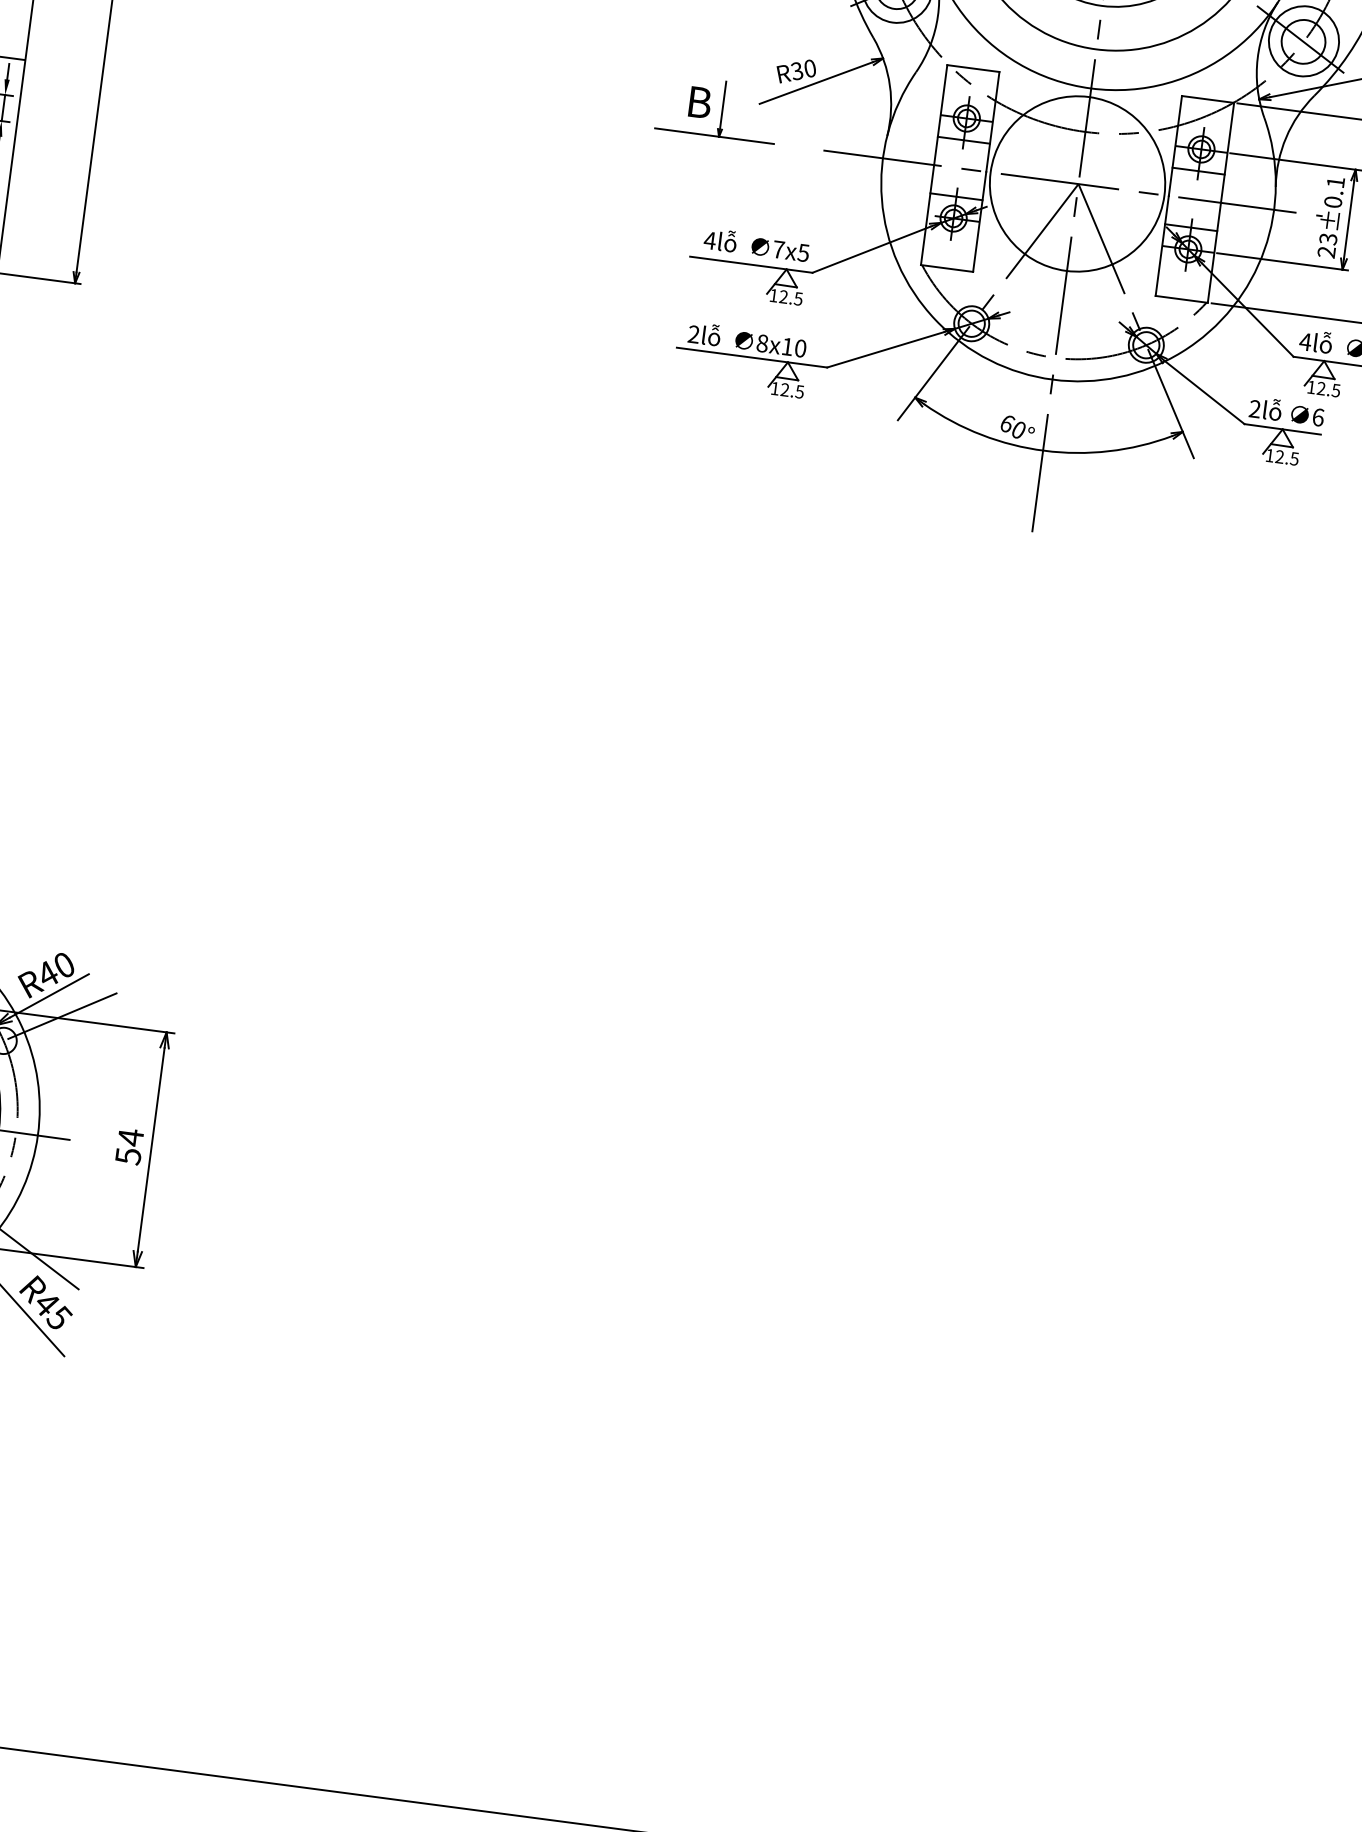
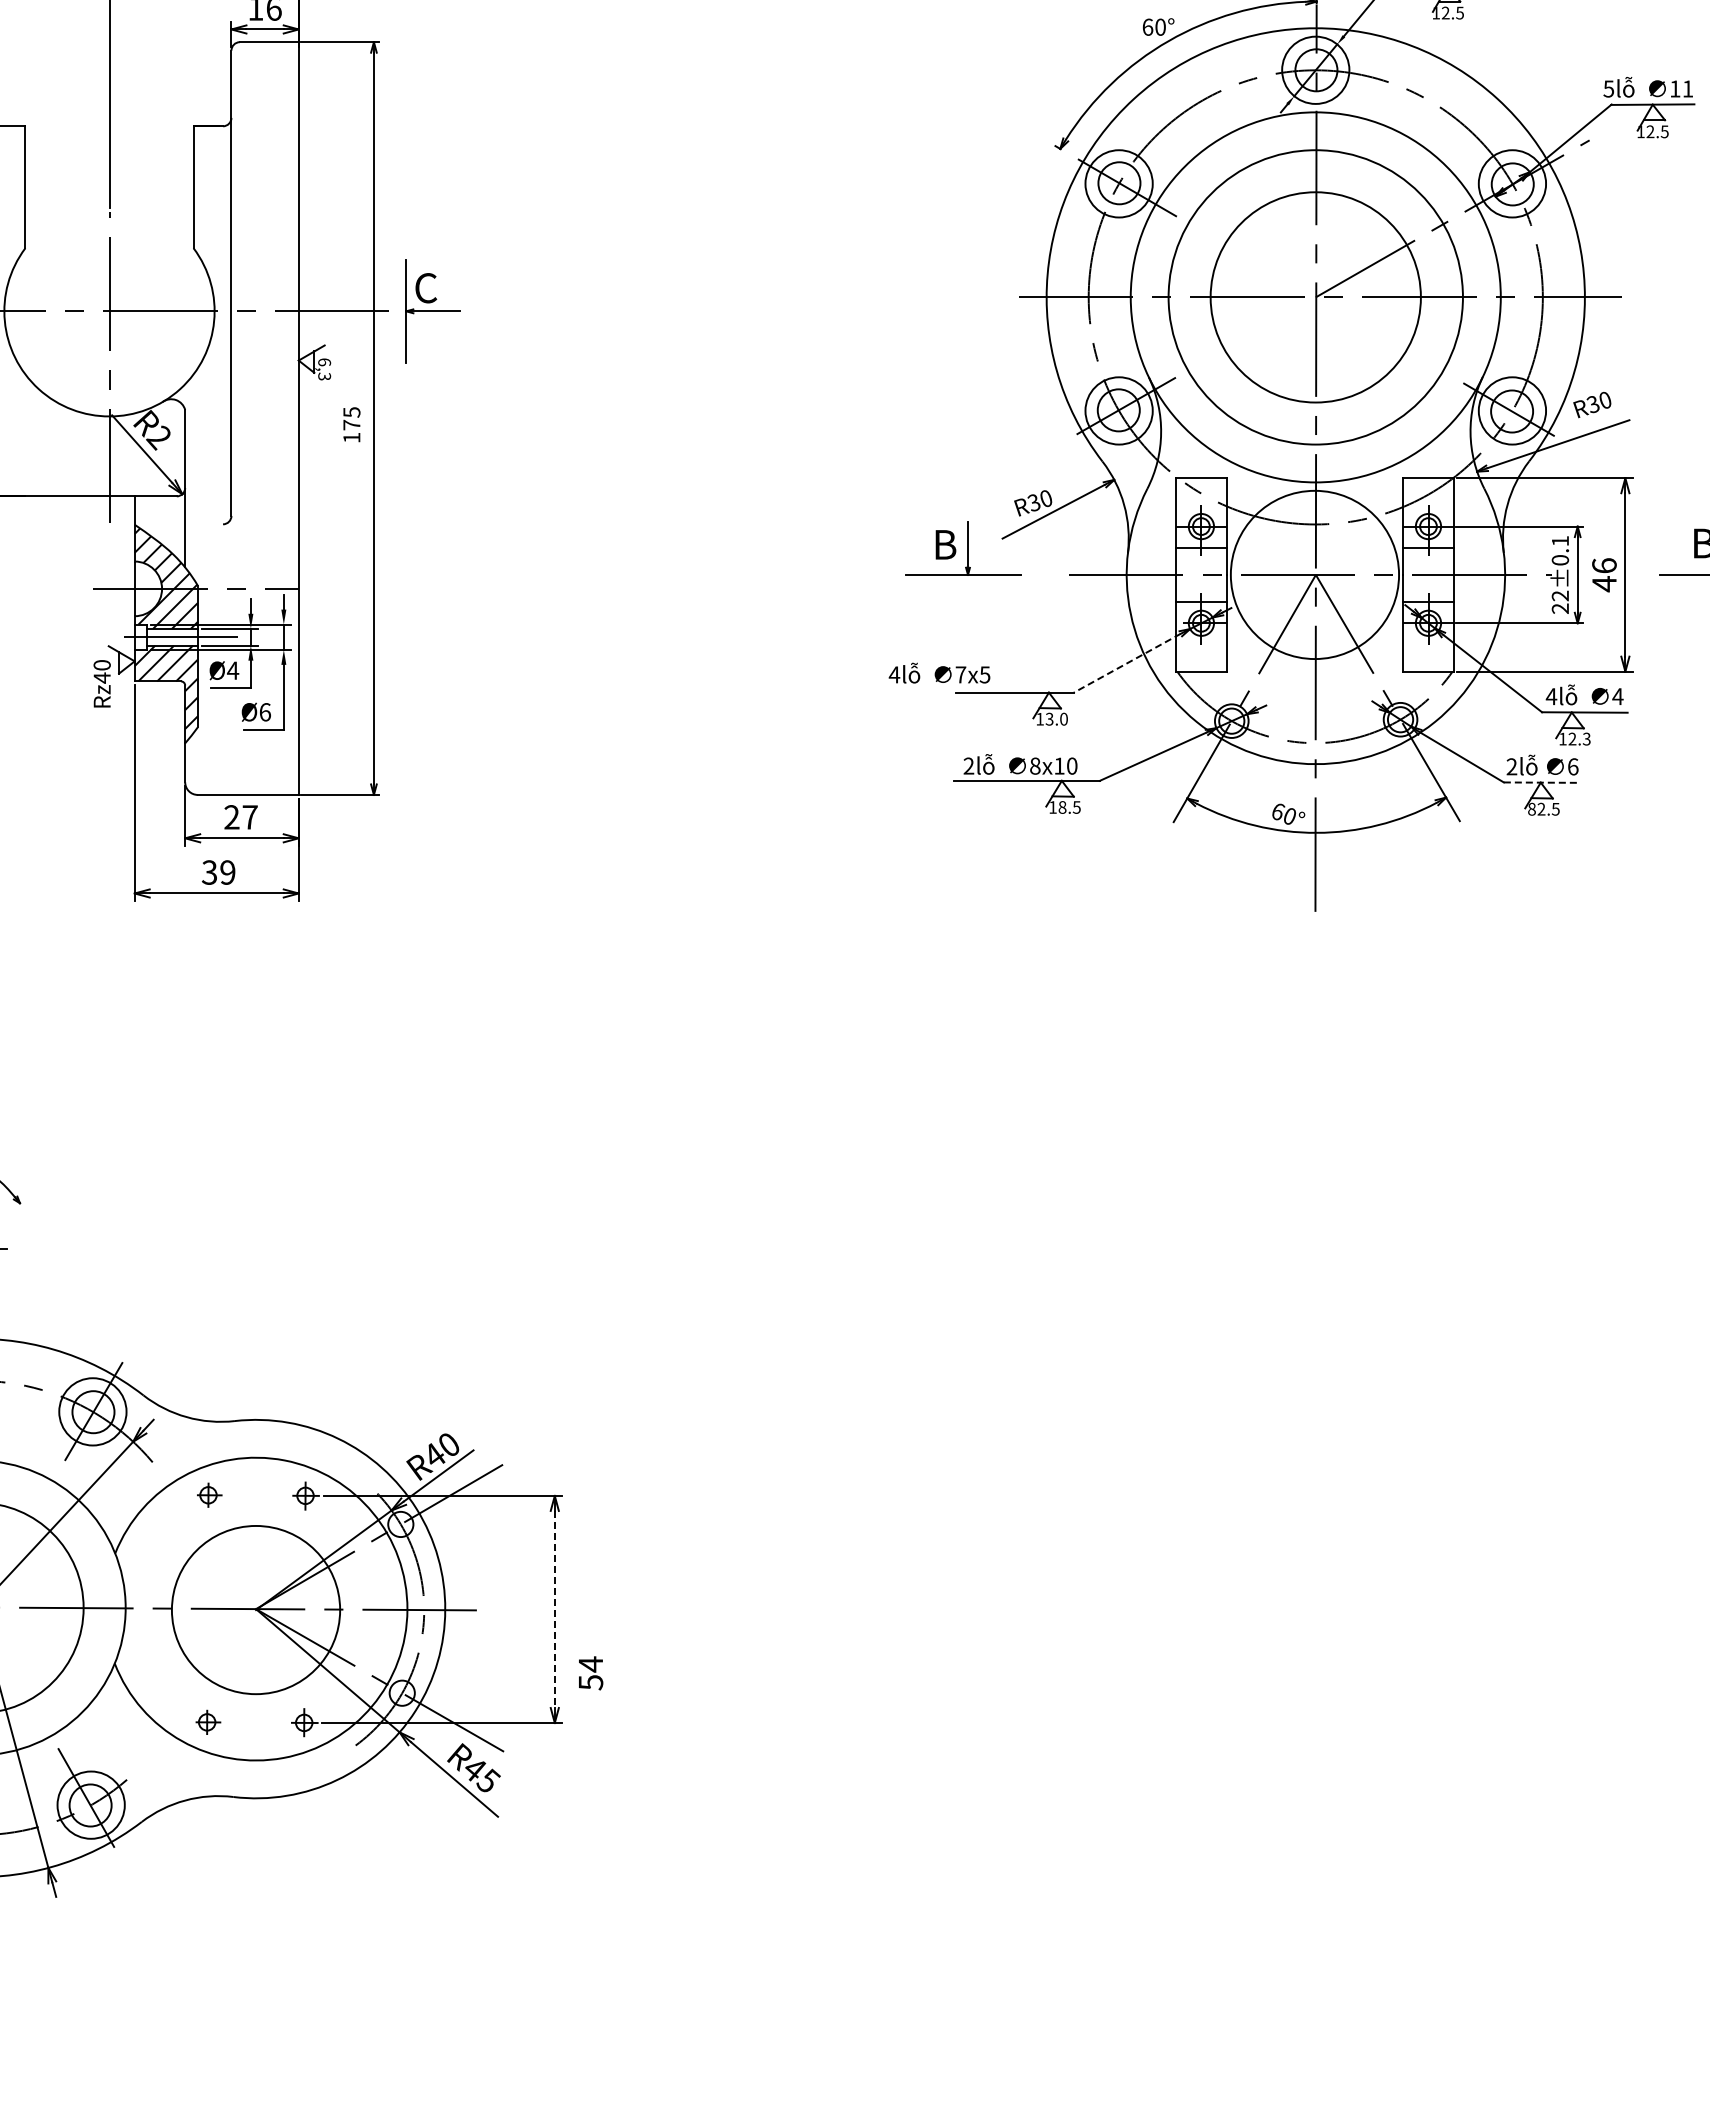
text: (1328, 238) -> (1560, 595), 23±0.1 -> 22±0.1
text: (756, 244) -> (939, 672), moved
line: (871, 249) -> (1127, 663), solid -> dashed
text: (790, 297) -> (1056, 718), 12.5 -> 13.0
text: (785, 389) -> (1062, 807), 12.5 -> 18.5
text: (1335, 389) -> (1586, 738), 12.5 -> 12.3
line: (1282, 429) -> (1540, 782), solid -> dashed
text: (1269, 454) -> (1531, 808), 12.5 -> 82.5
text: (130, 1146) -> (591, 1673), moved
line: (150, 1149) -> (554, 1609), solid -> dashed

